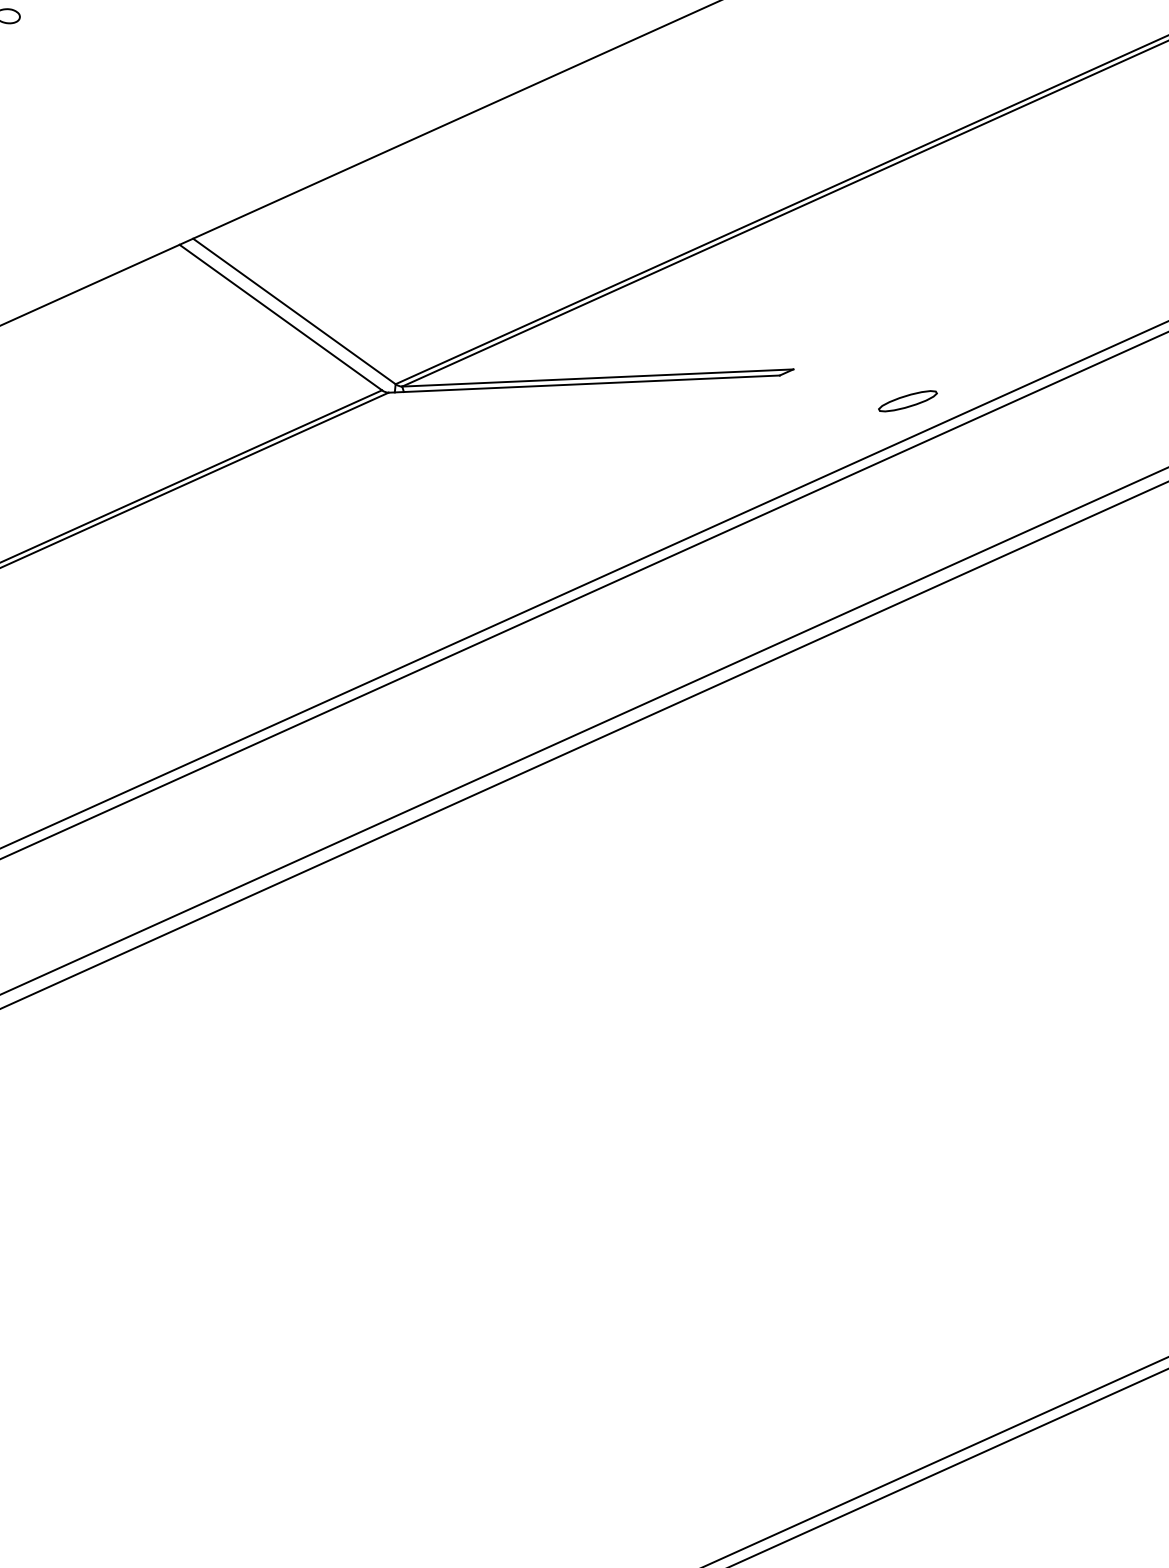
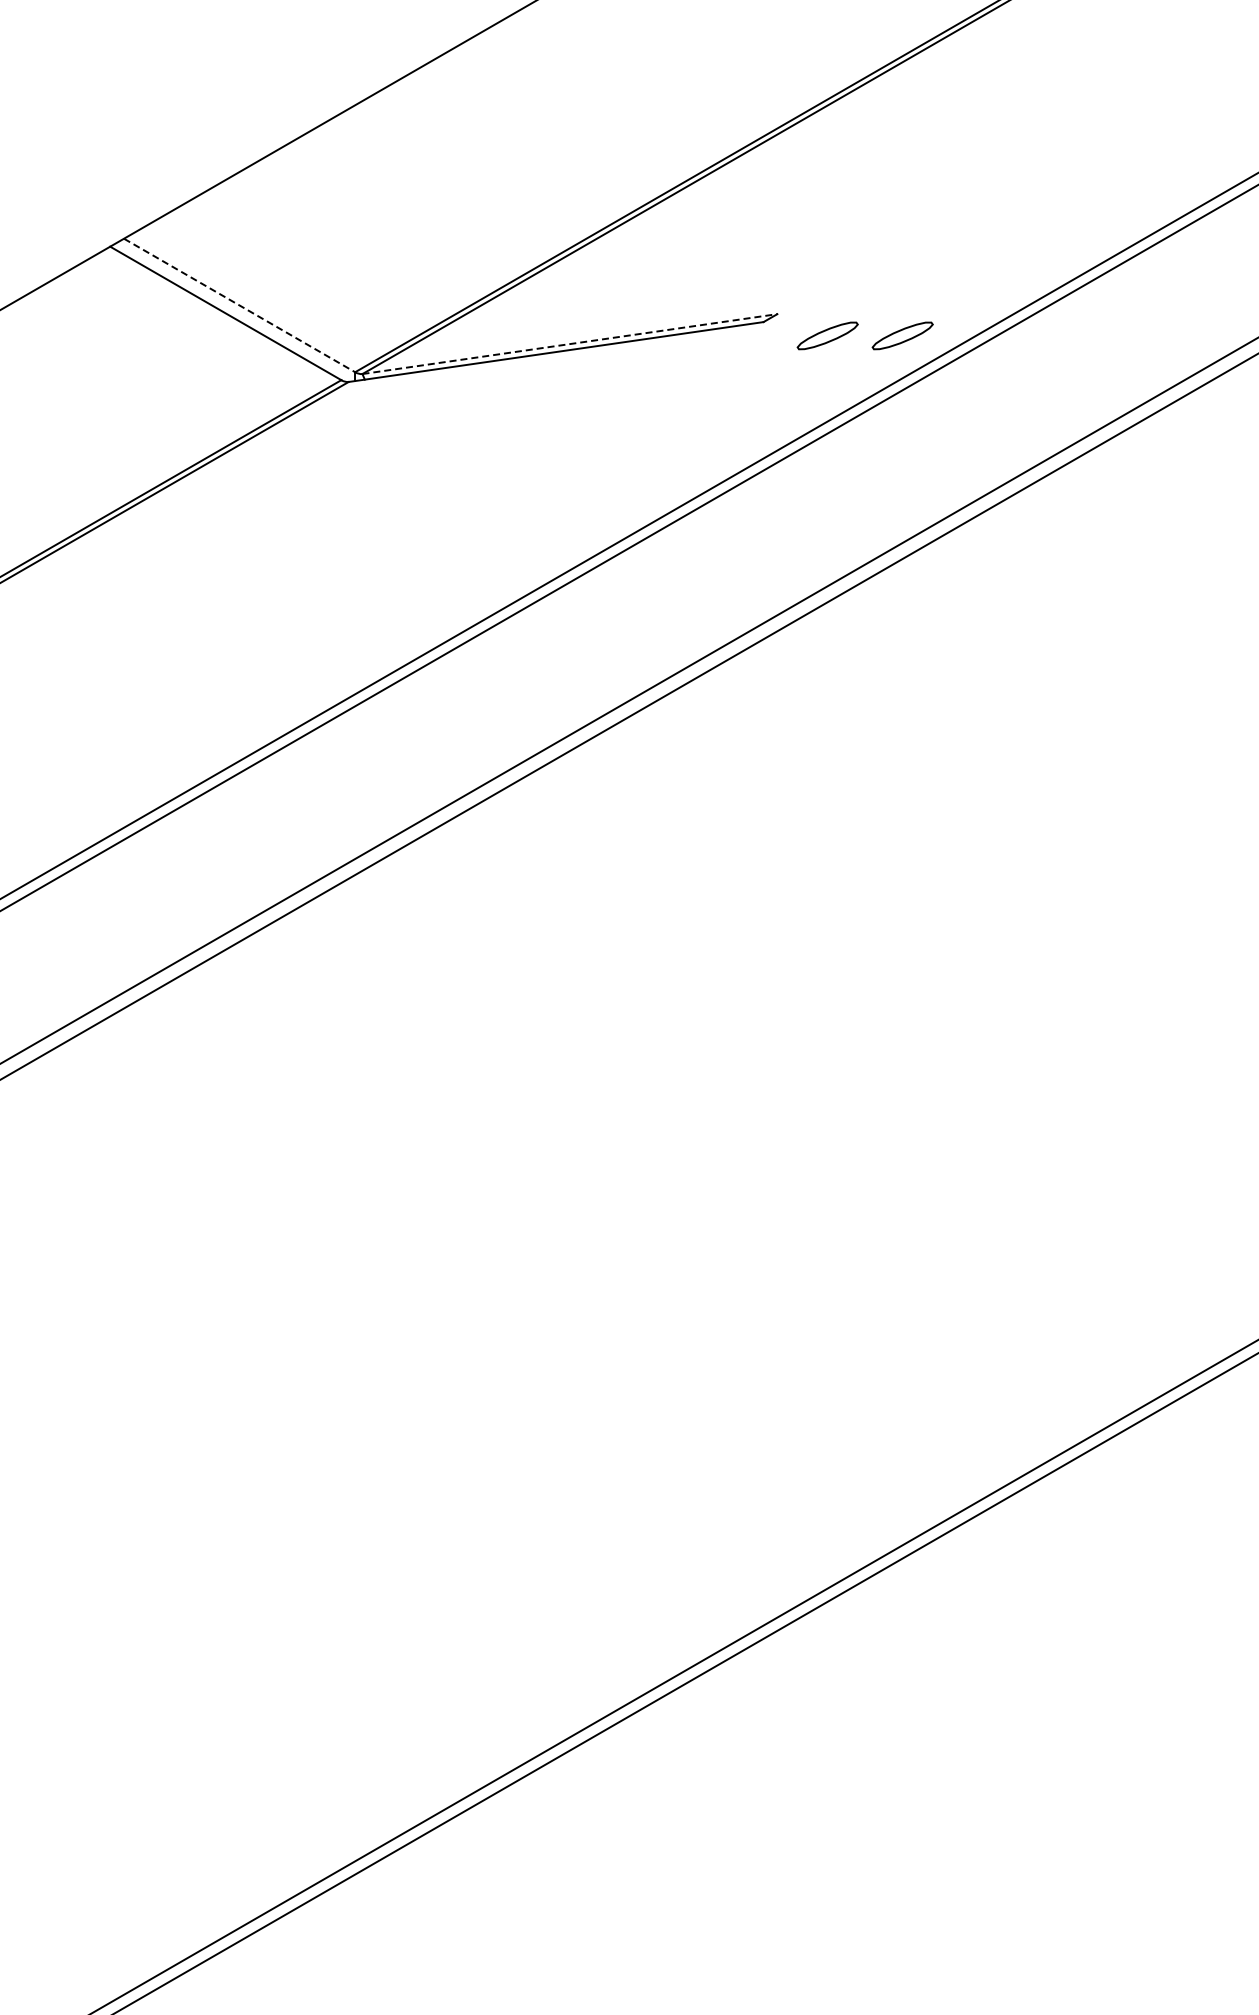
line: (295, 311) -> (240, 305), solid -> dashed
line: (597, 378) -> (569, 344), solid -> dashed
part: (838, 393) -> (827, 335), added

